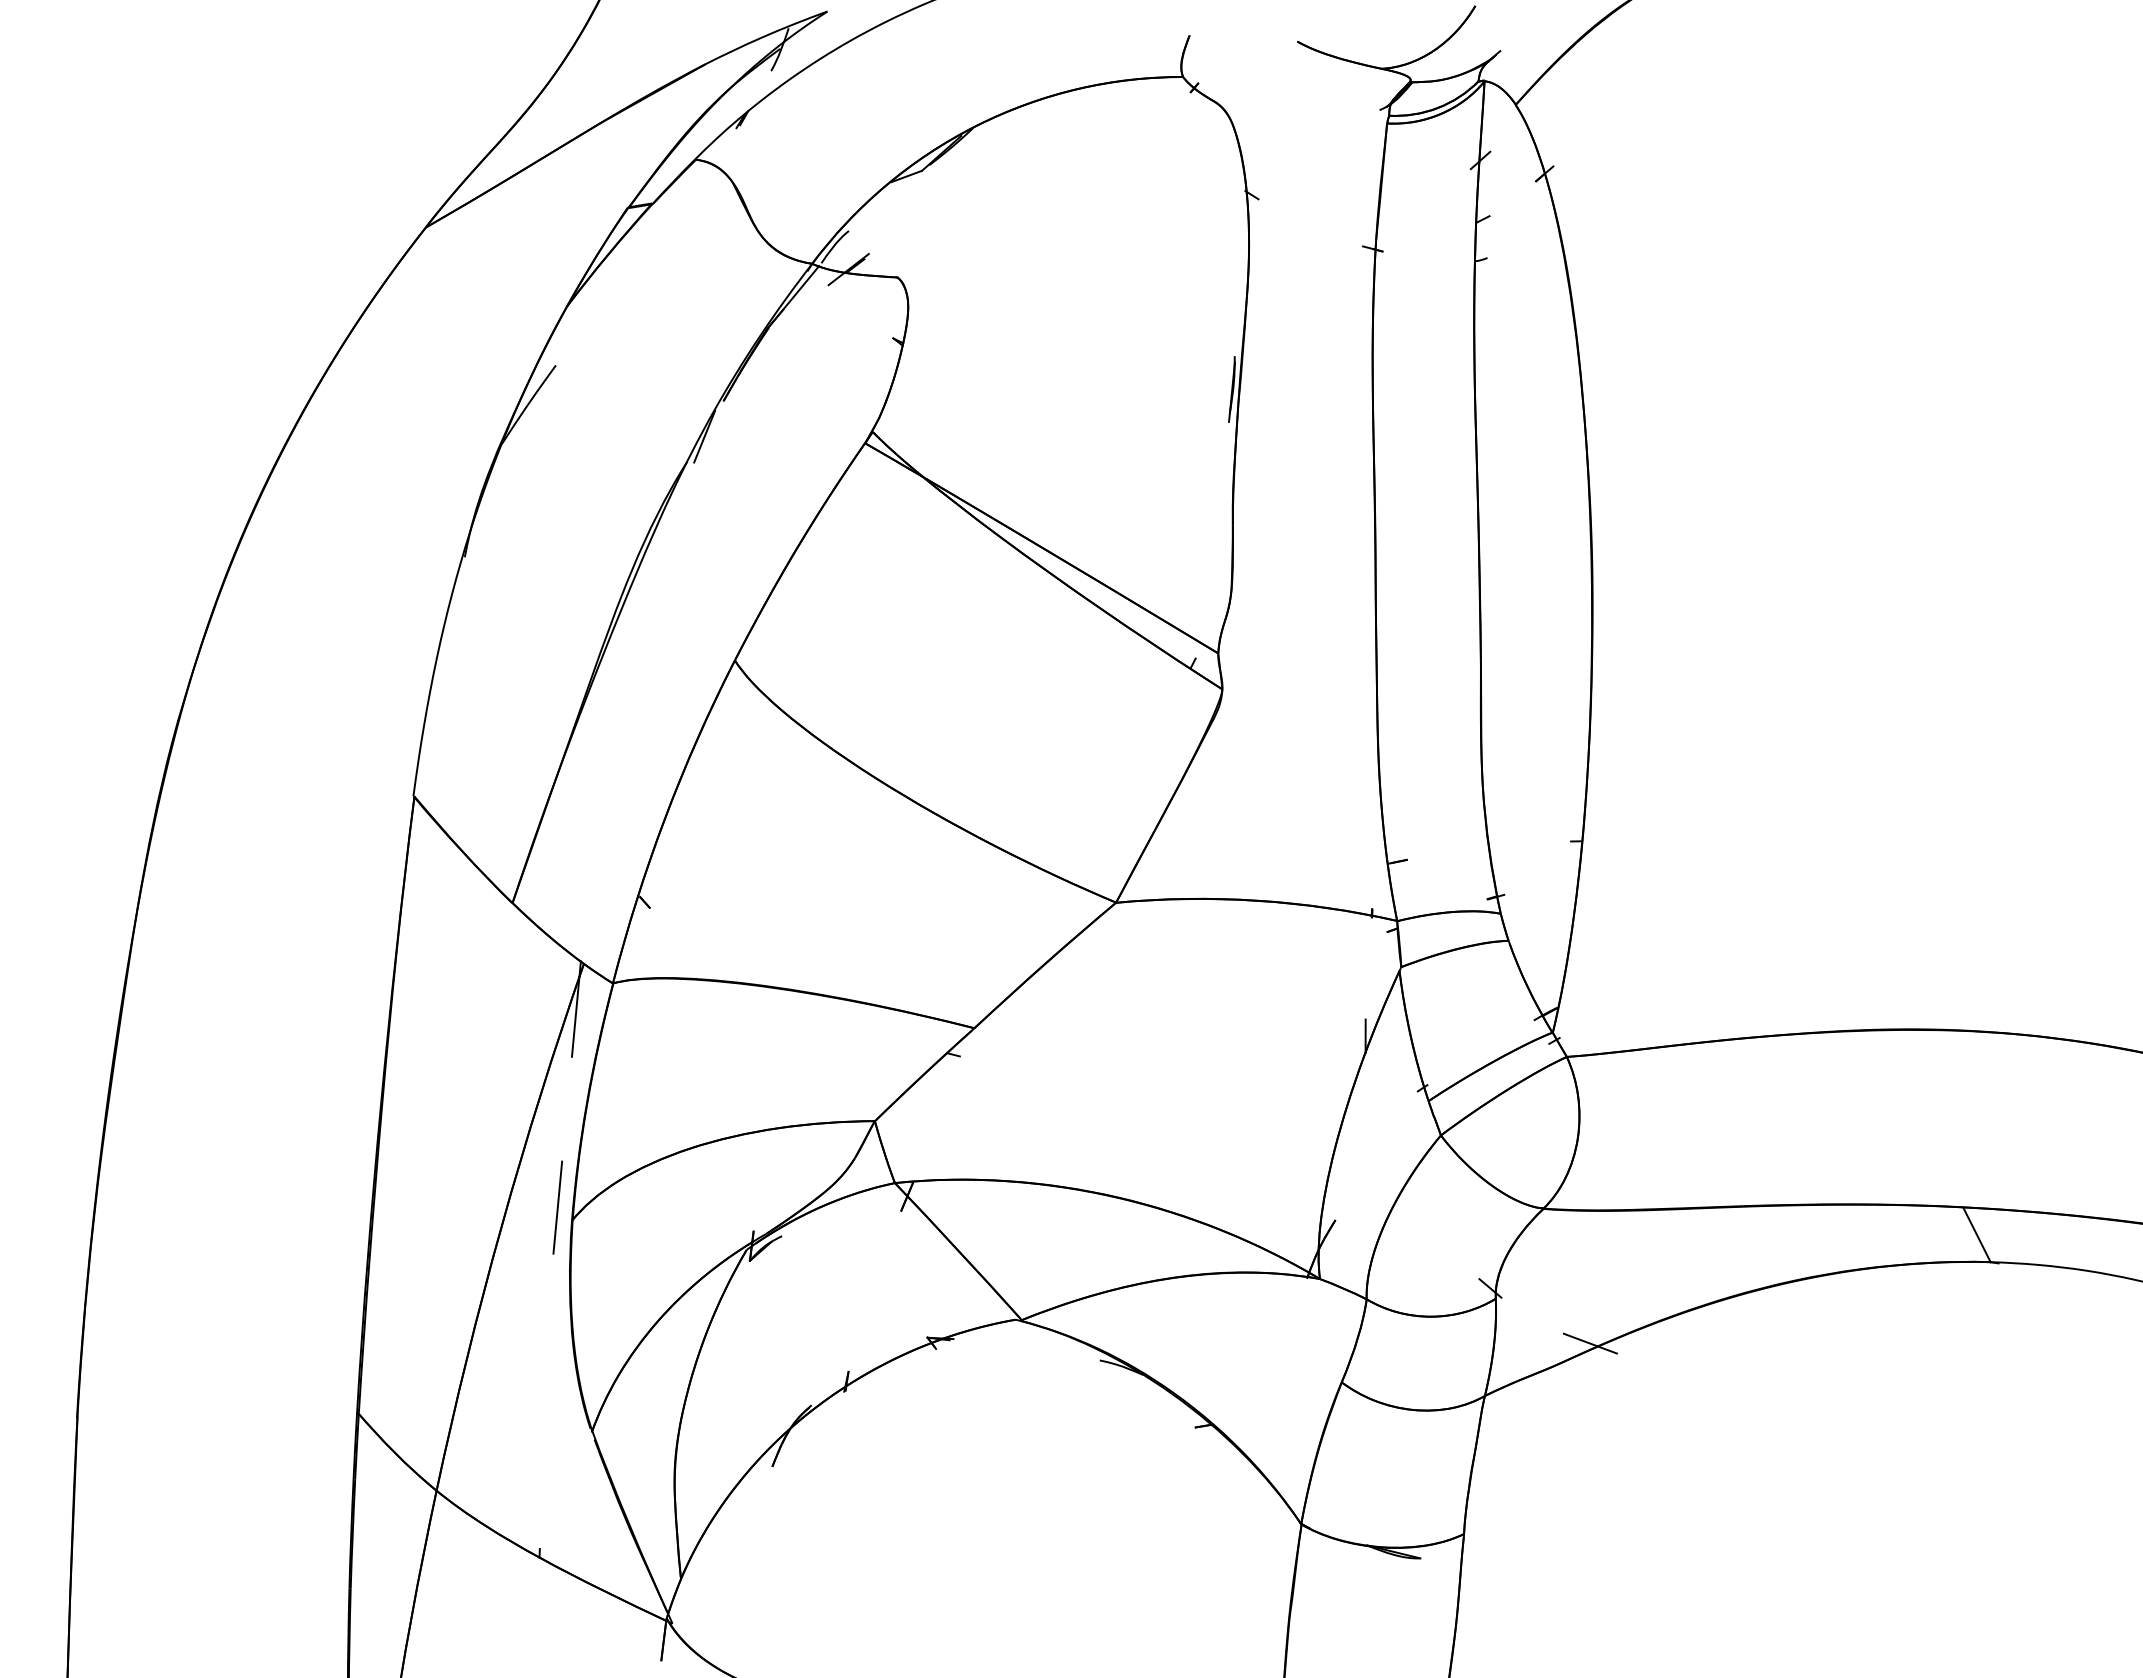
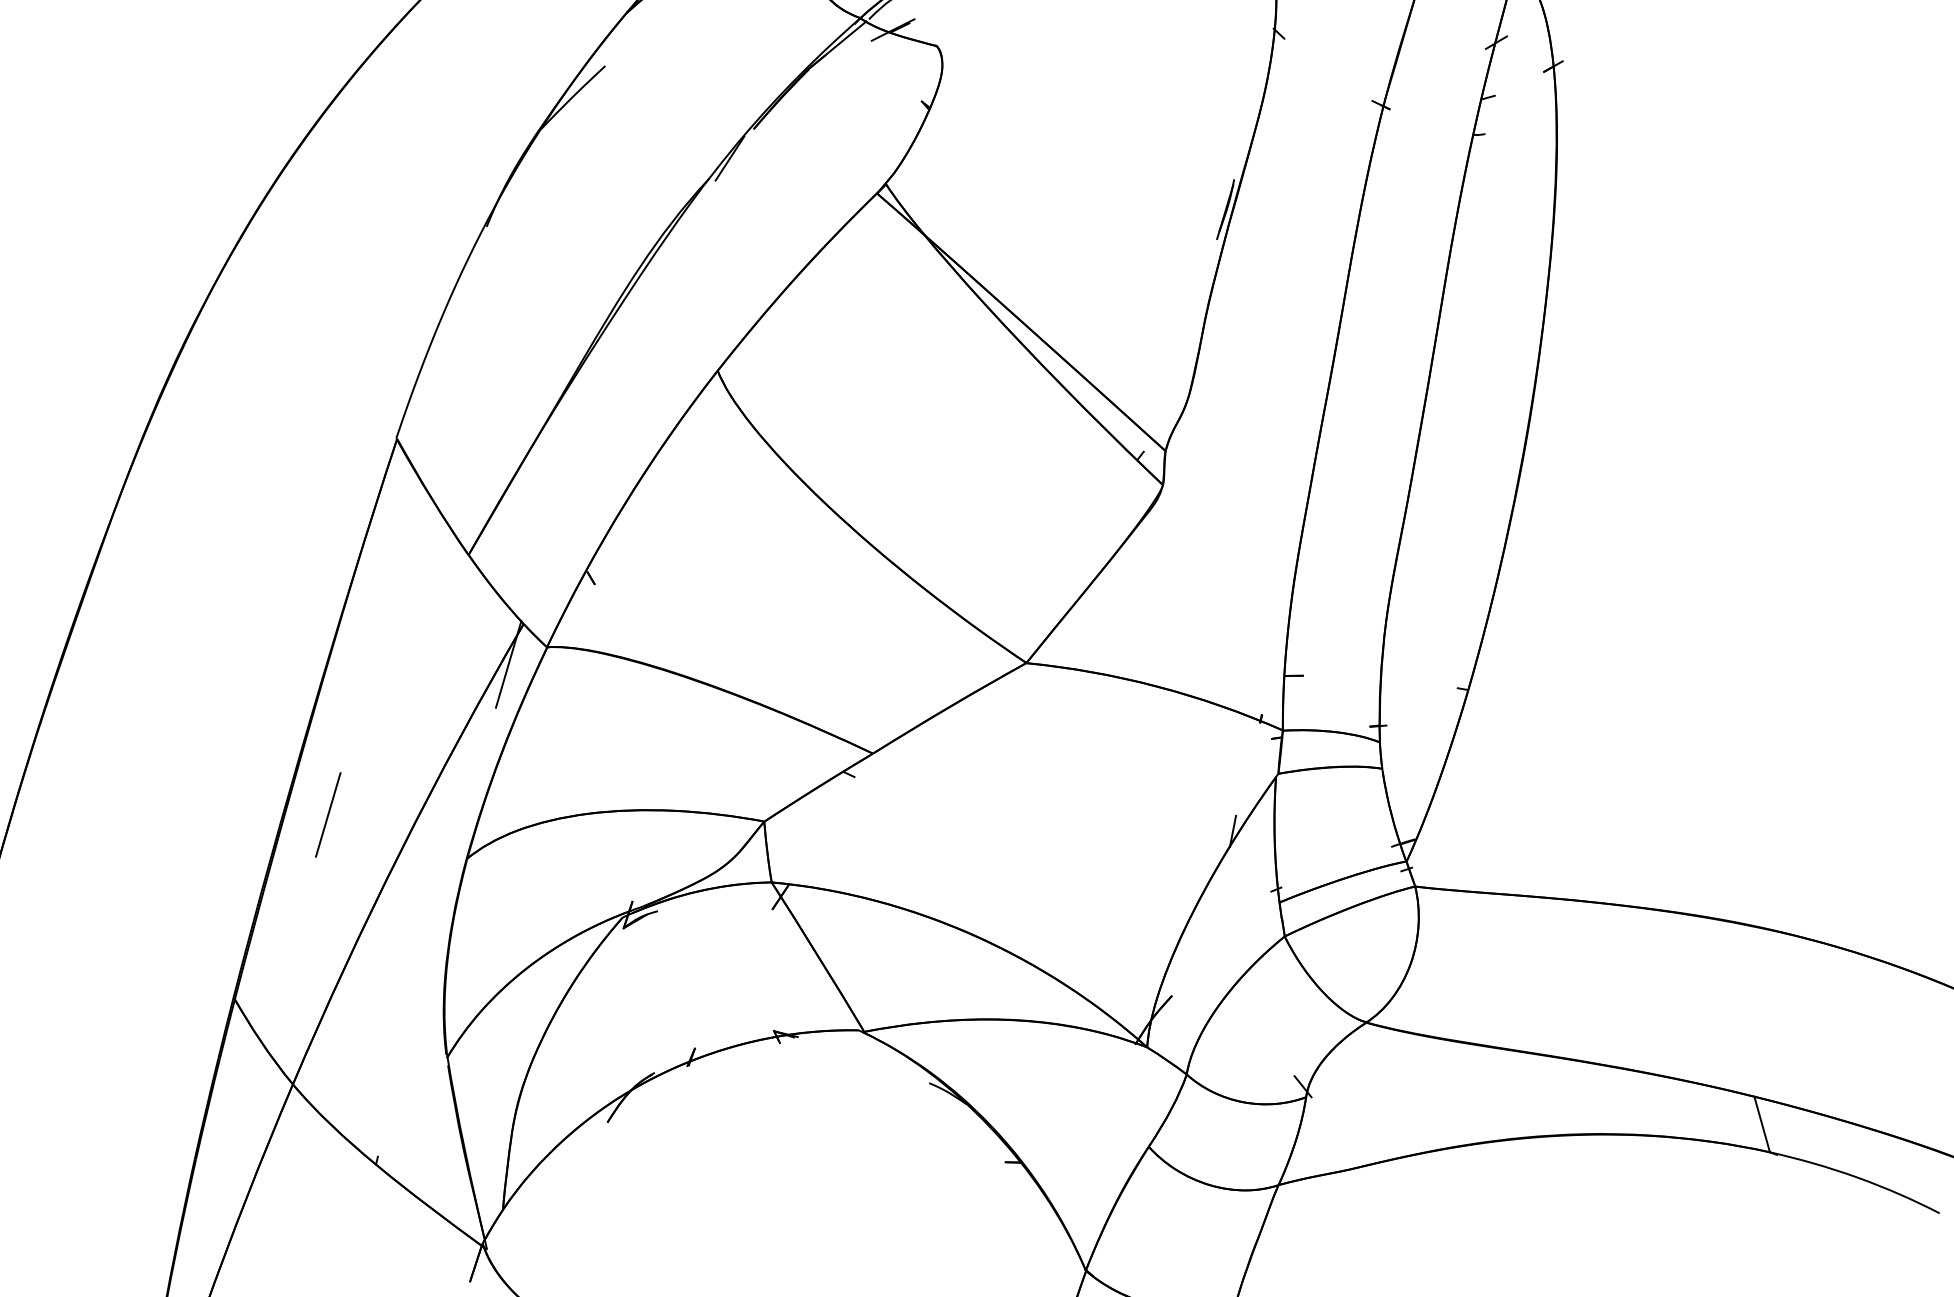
line: (557, 1207) -> (327, 814), moved
line: (1589, 1343) -> (1384, 1155), removed

